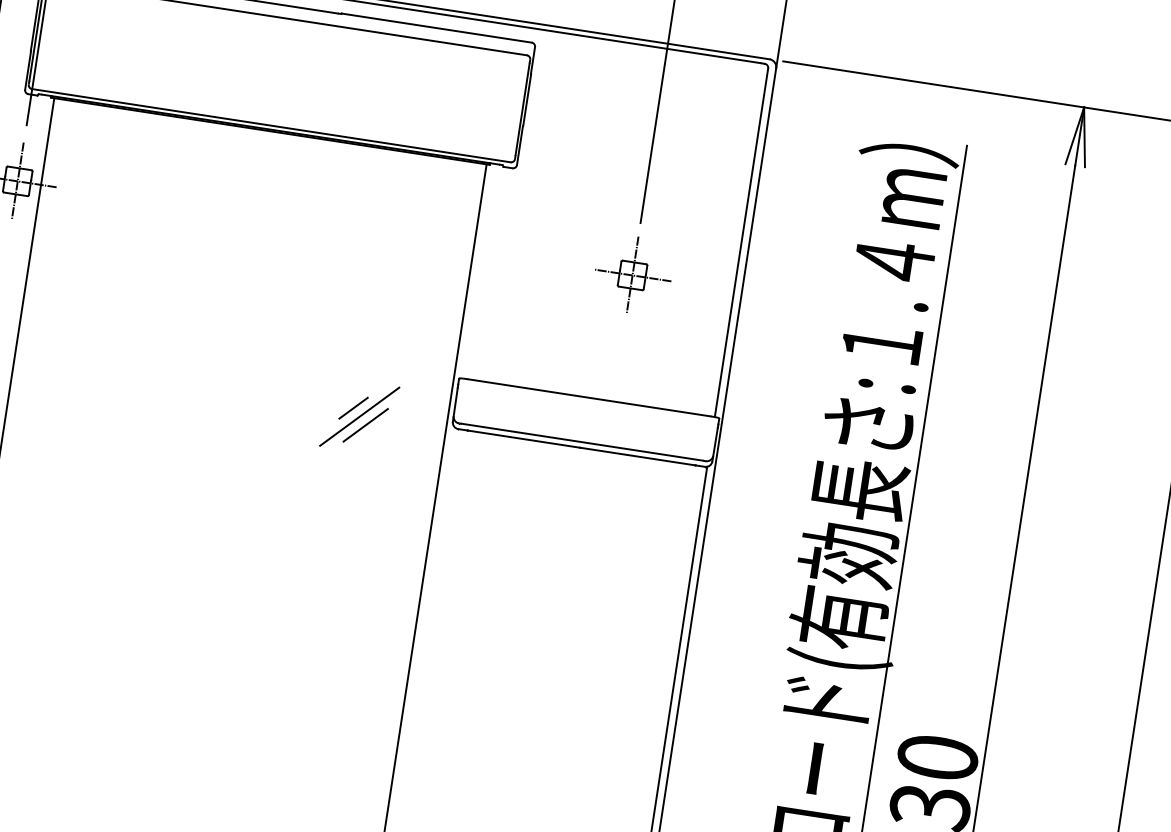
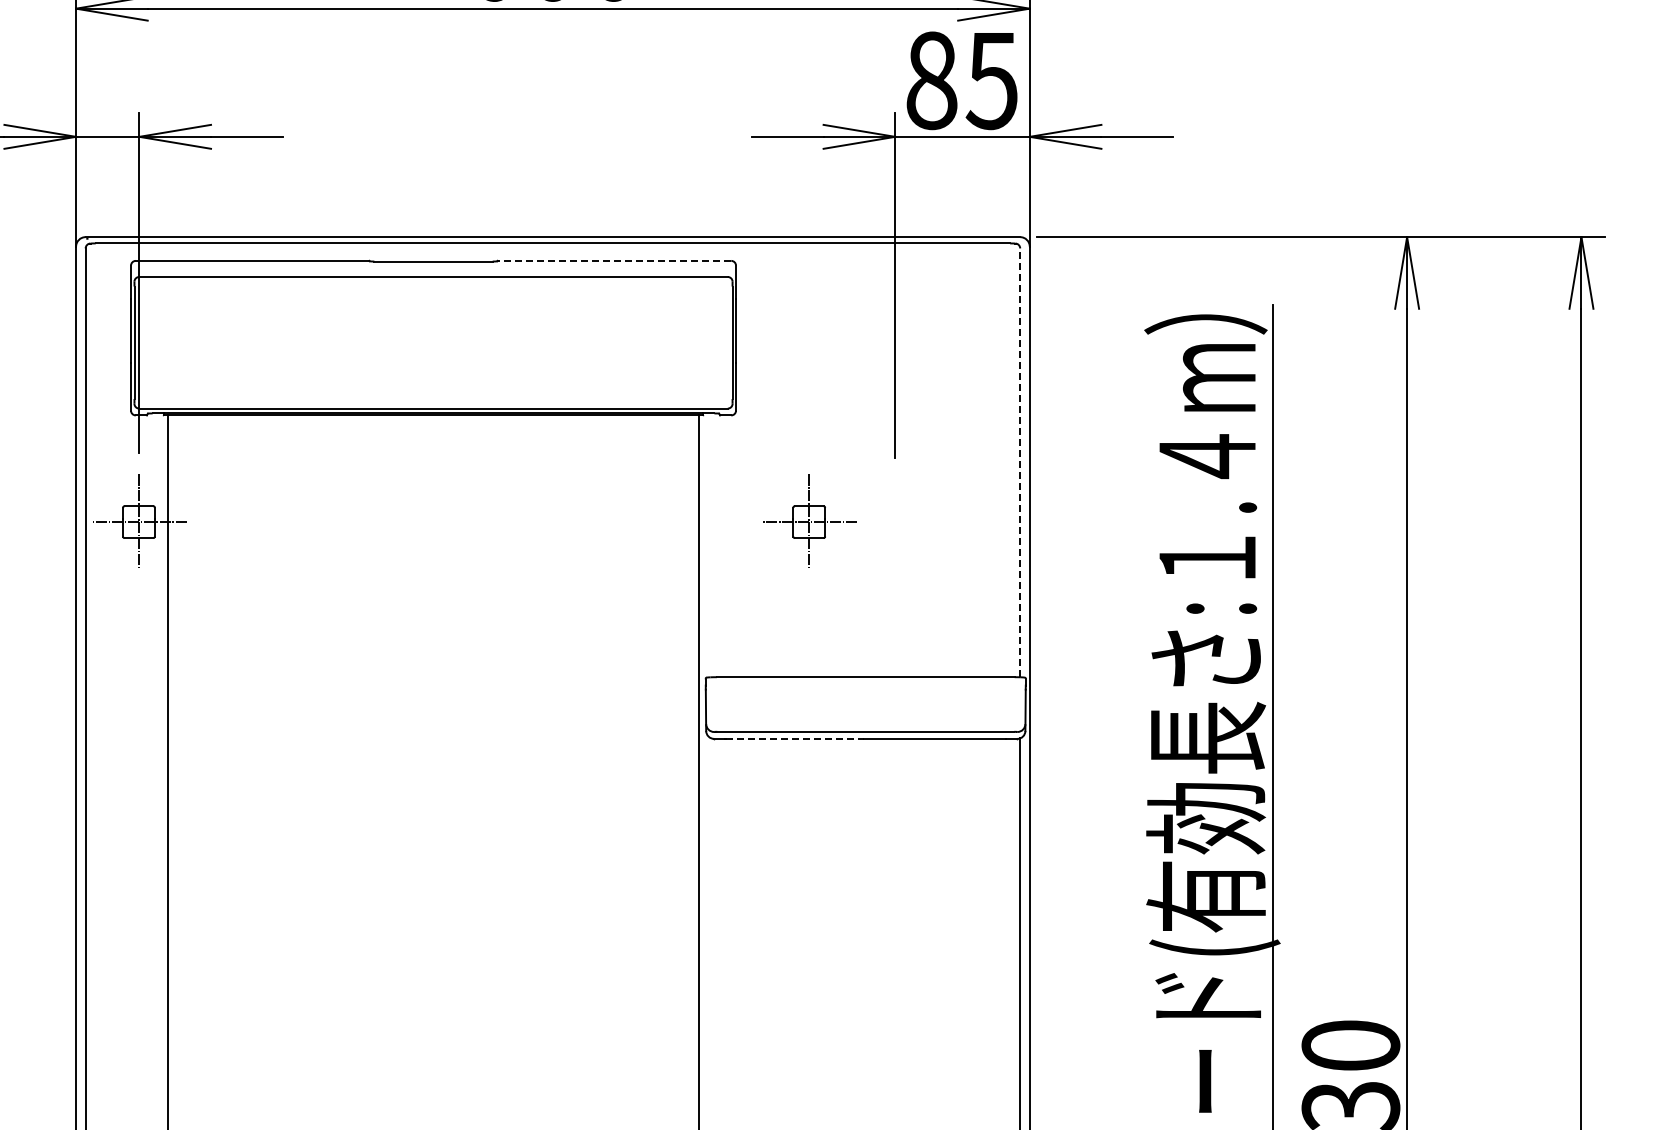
line: (436, 27) -> (614, 260), solid -> dashed
line: (741, 242) -> (1020, 462), solid -> dashed
part: (632, 274) -> (809, 520), moved
line: (353, 407) -> (584, 732), removed
line: (359, 416) -> (593, 741), removed
line: (365, 425) -> (601, 751), removed
line: (523, 438) -> (794, 738), solid -> dashed

